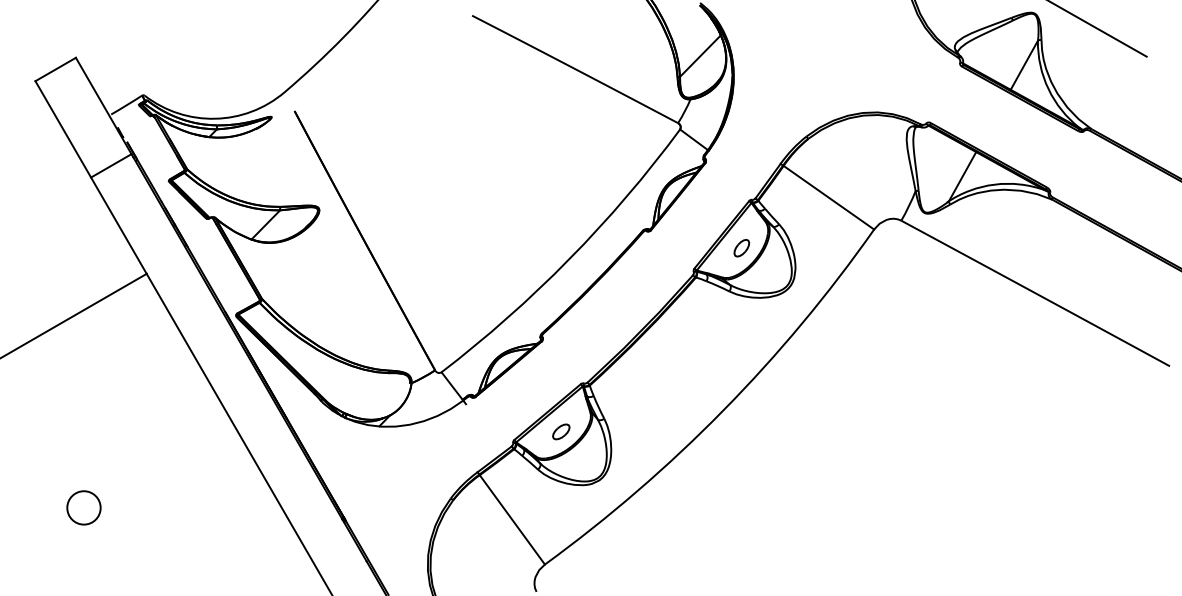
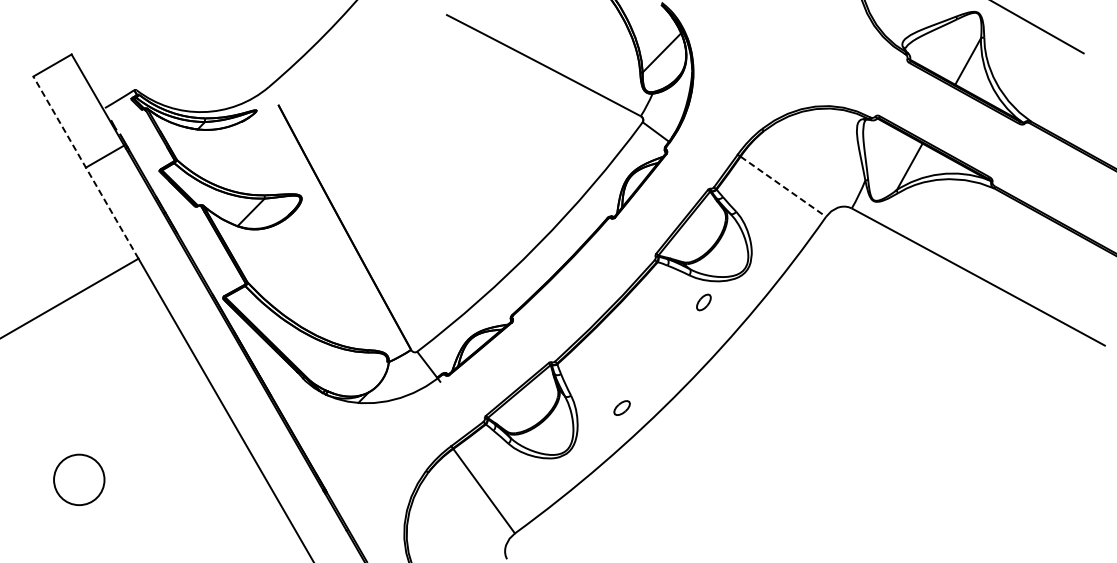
line: (90, 177) -> (85, 167), solid -> dashed
line: (829, 198) -> (783, 187), solid -> dashed
part: (741, 248) -> (703, 302), moved
part: (561, 431) -> (622, 407), moved
circle: (83, 507) -> (78, 479), size x1.6

